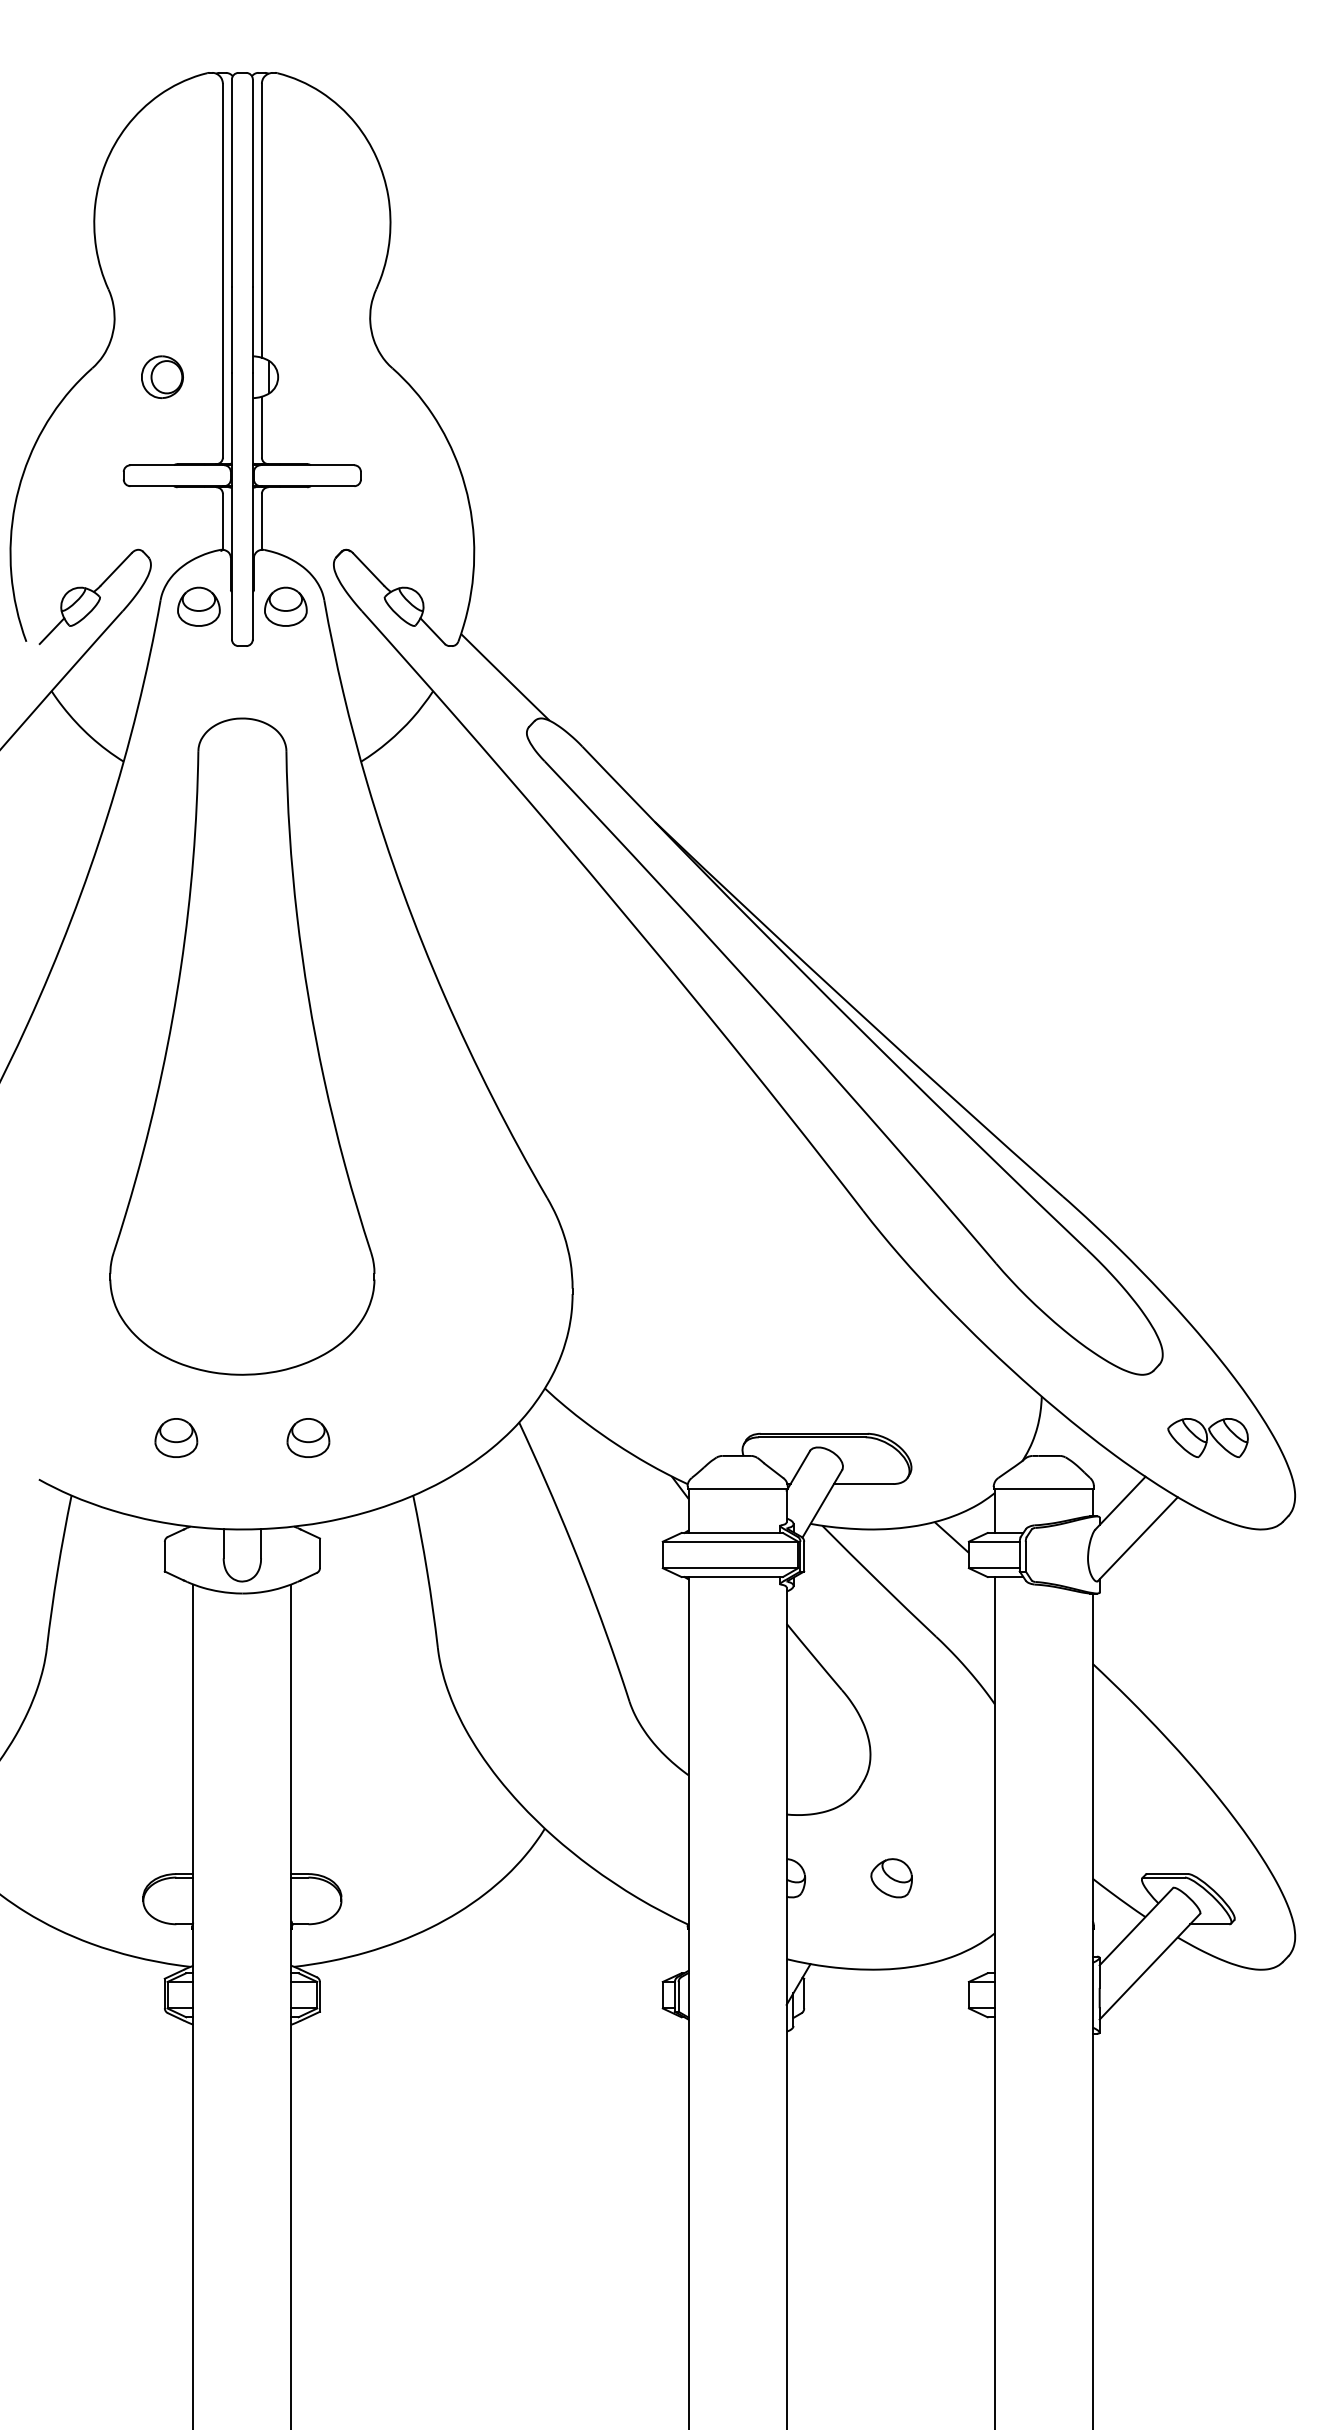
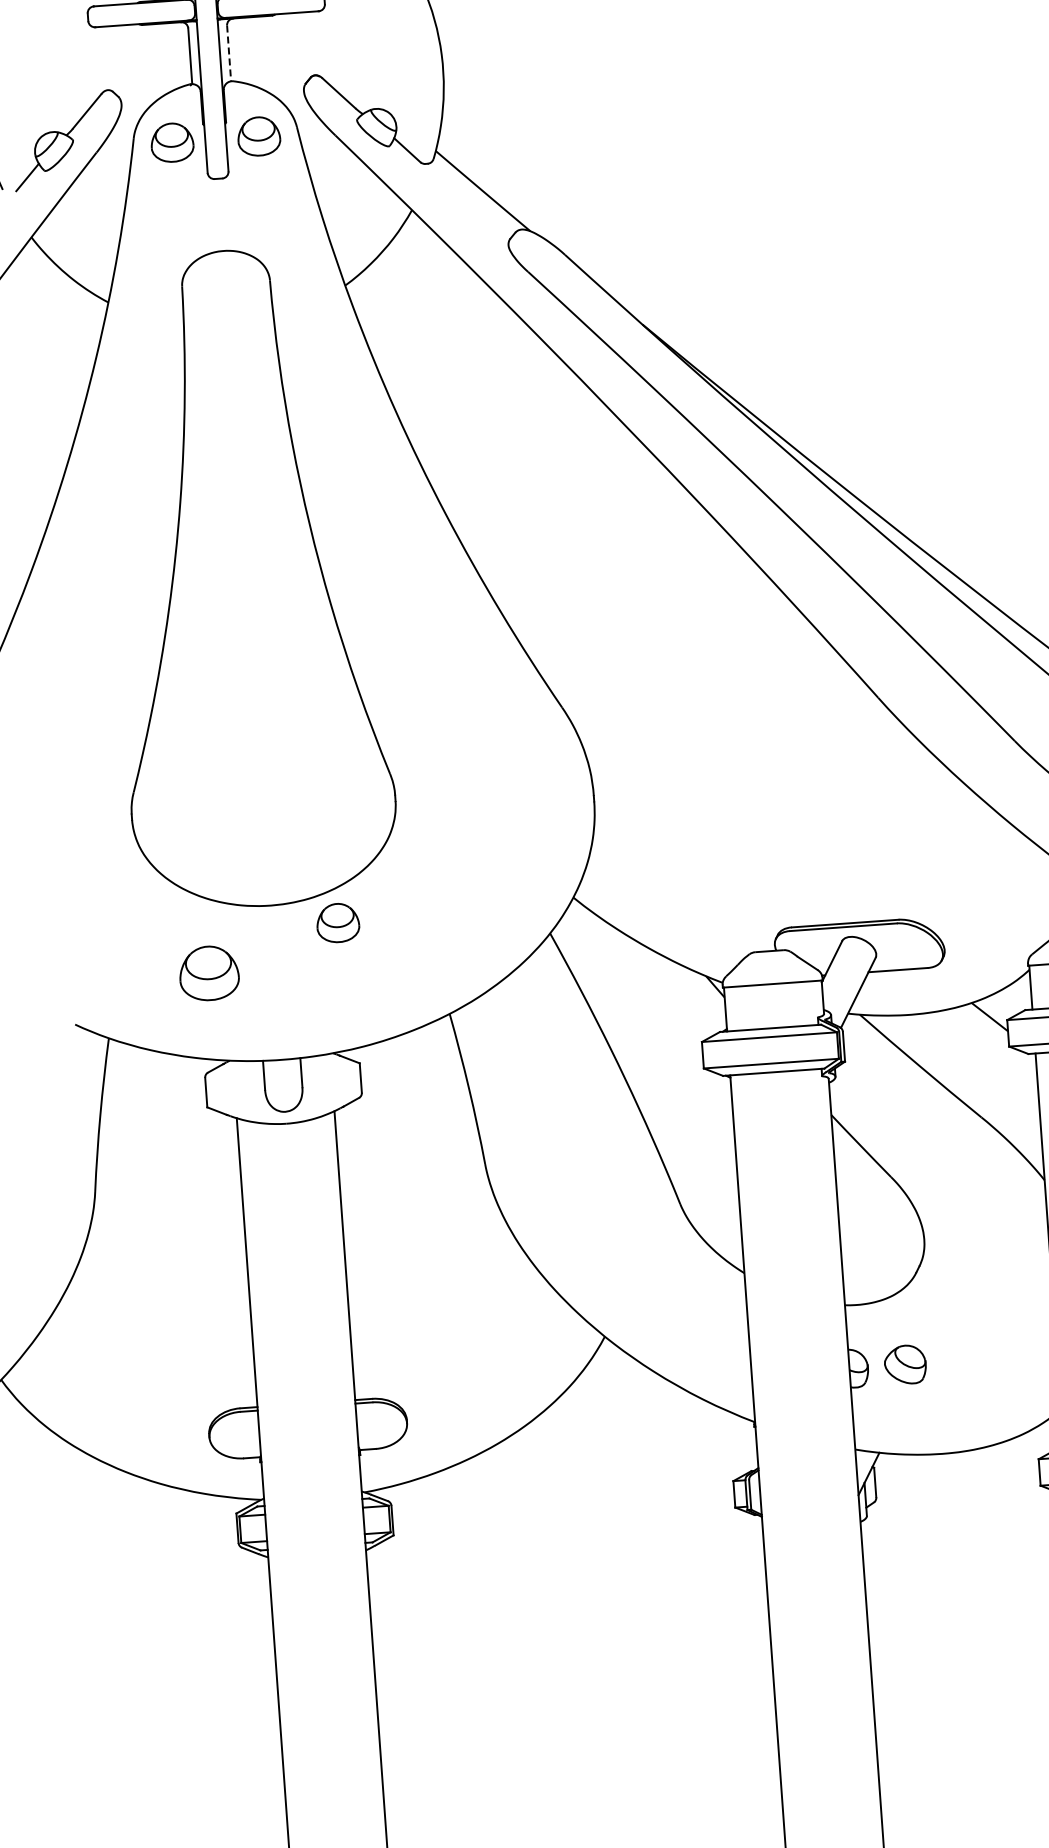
line: (261, 521) -> (228, 53), solid -> dashed
part: (176, 1437) -> (209, 972), size x1.4
part: (308, 1437) -> (338, 922), moved
part: (891, 1878) -> (905, 1365), moved

